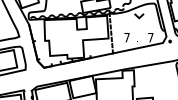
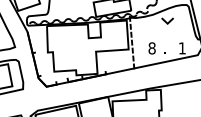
text: (126, 37) -> (151, 48), 7 -> 8
text: (150, 37) -> (181, 48), 7 -> 1

